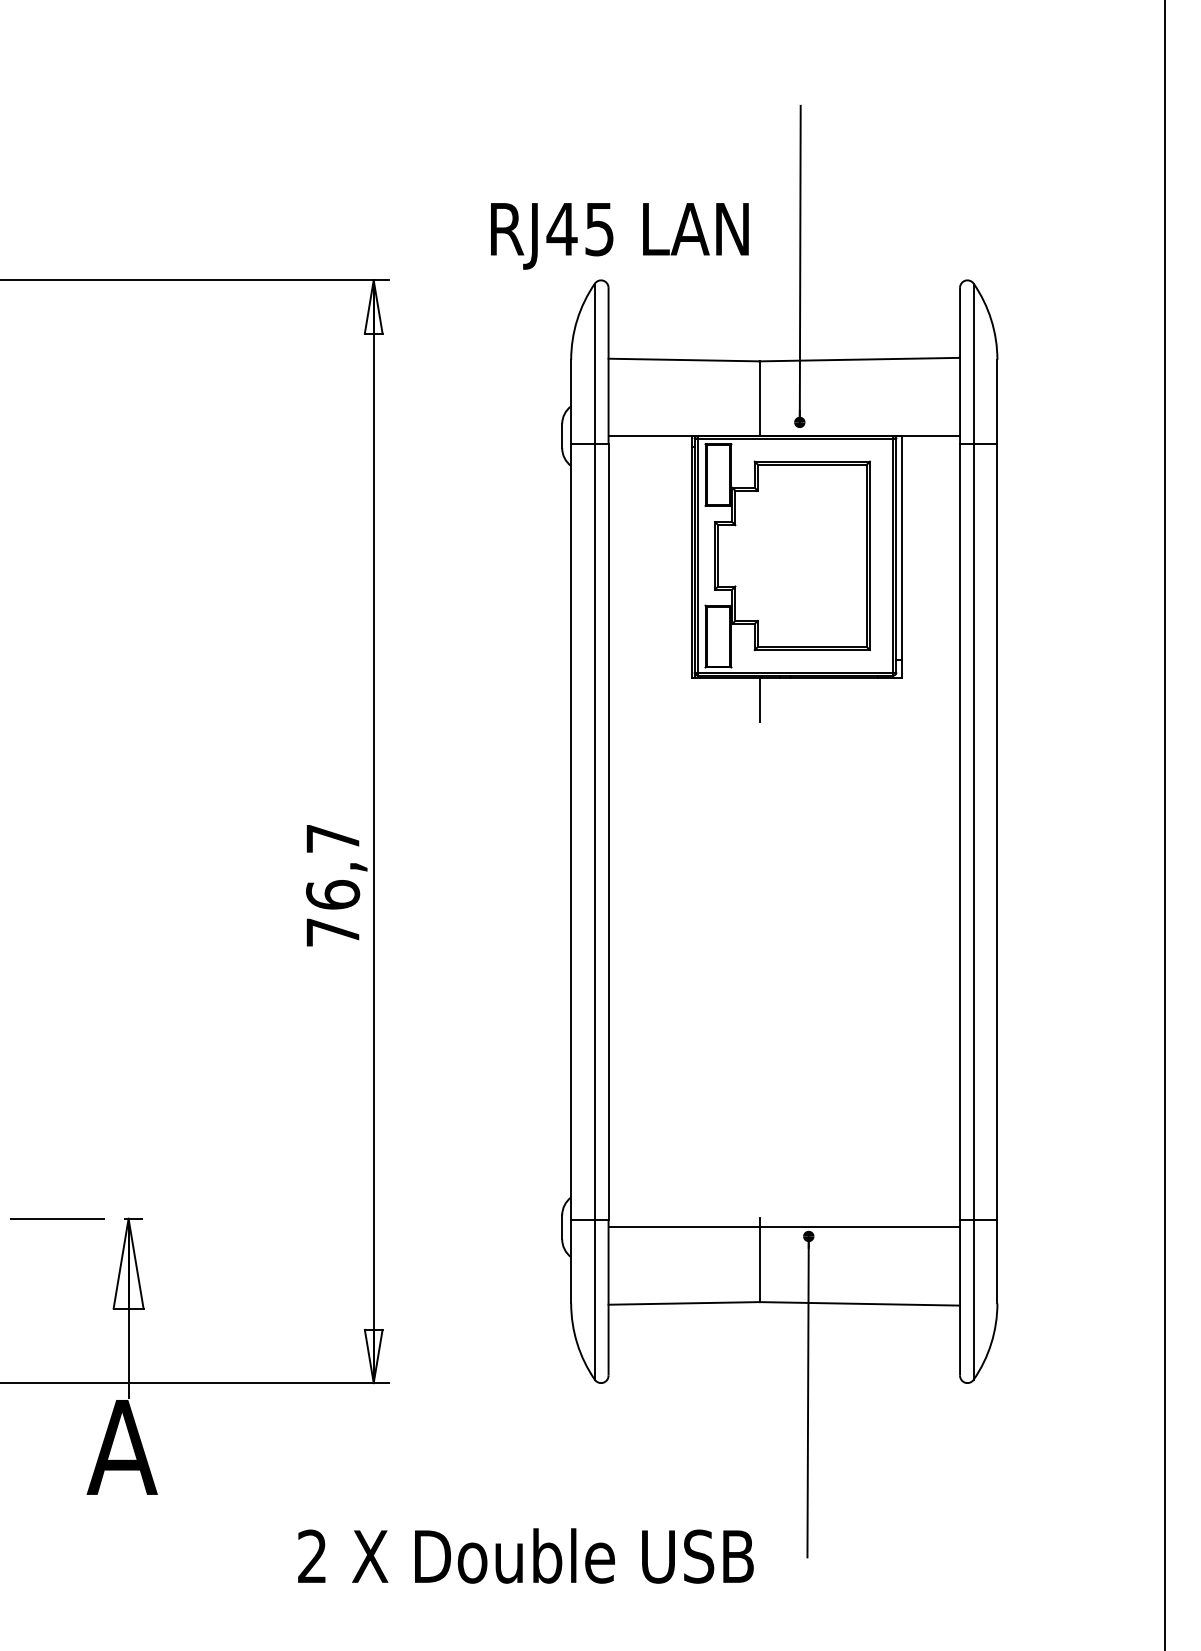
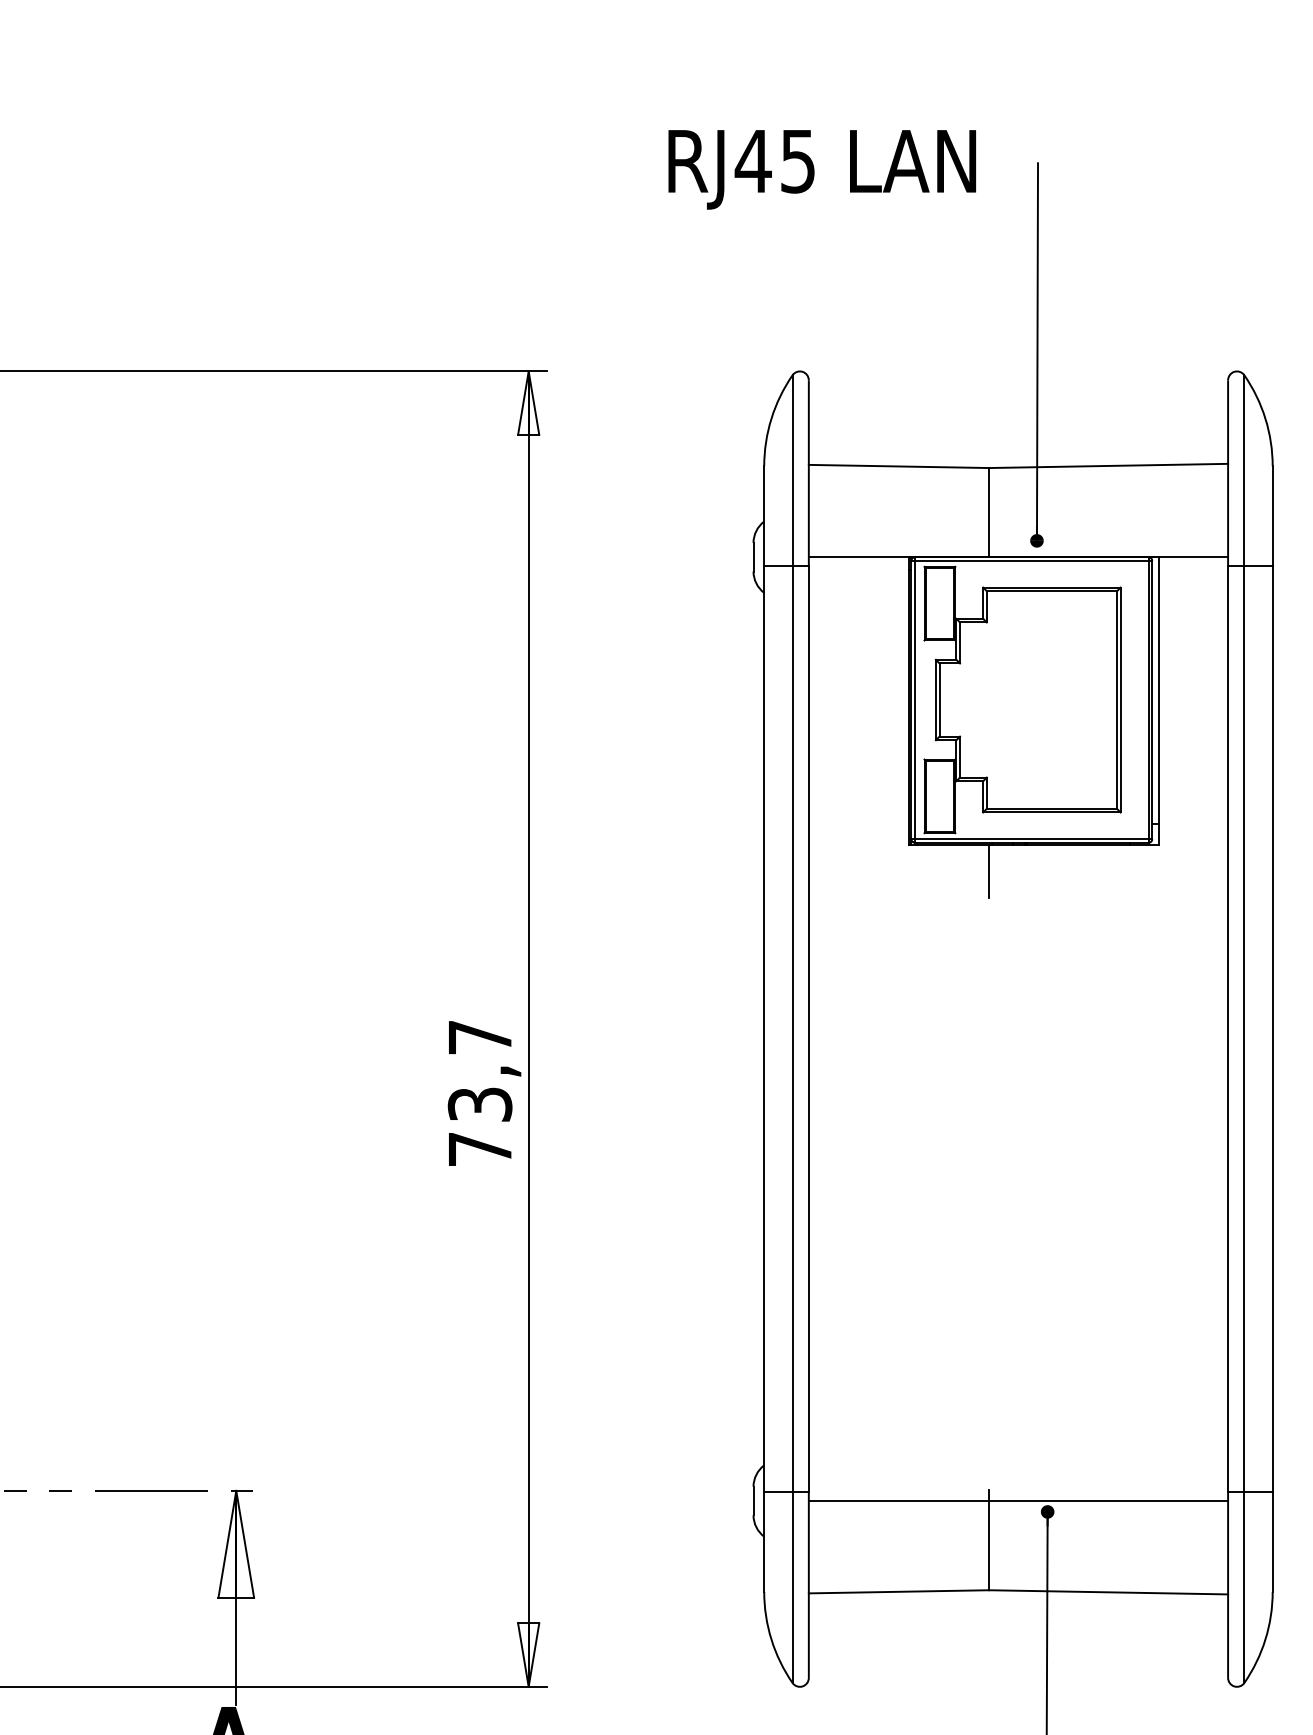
text: (619, 236) -> (821, 169), moved
text: (333, 894) -> (480, 1104), 76,7 -> 73,7

